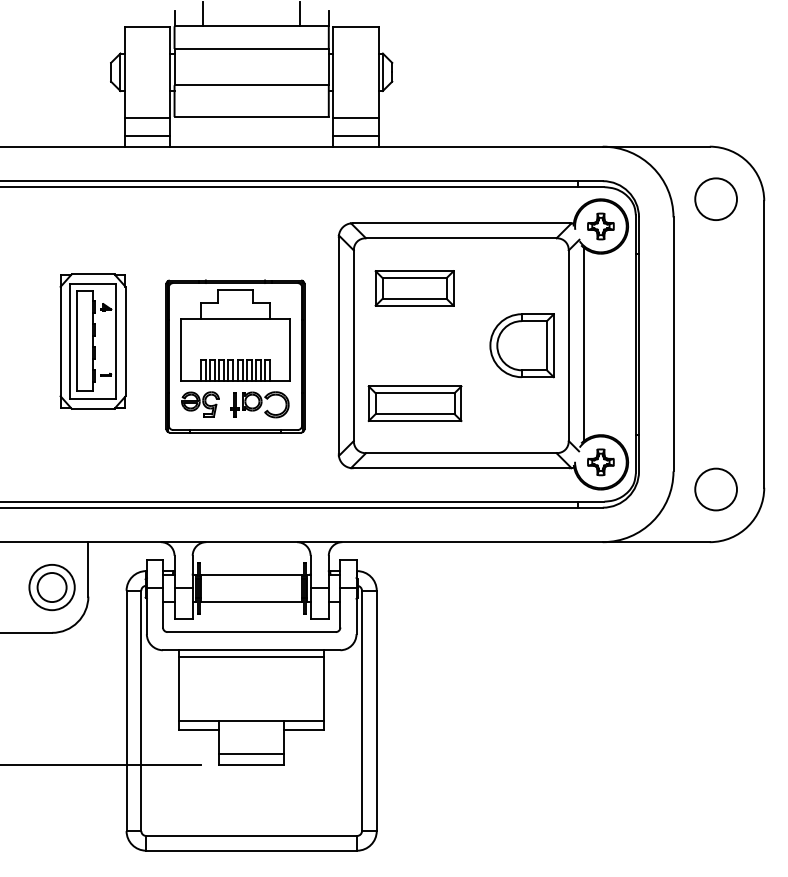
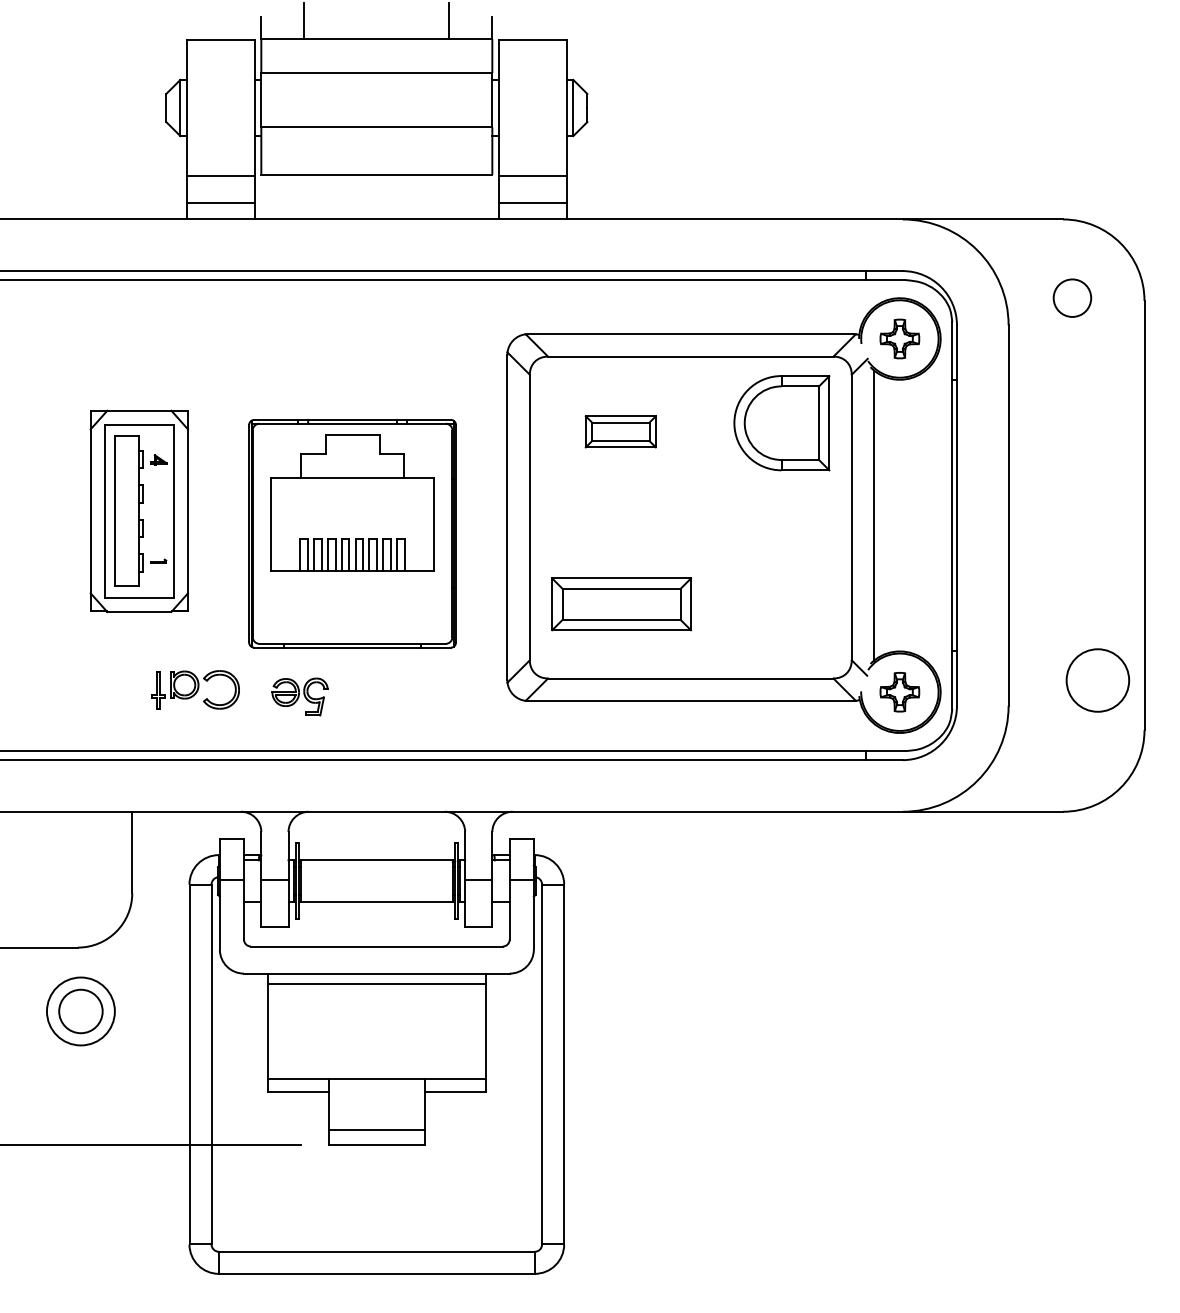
circle: (716, 199) -> (1073, 298), size x0.6
part: (414, 288) -> (620, 431), size x0.6
part: (521, 345) -> (780, 422), moved
part: (200, 404) -> (300, 696), moved
part: (259, 404) -> (195, 689), moved
circle: (715, 489) -> (1096, 680), moved
part: (51, 587) -> (80, 1011), moved

